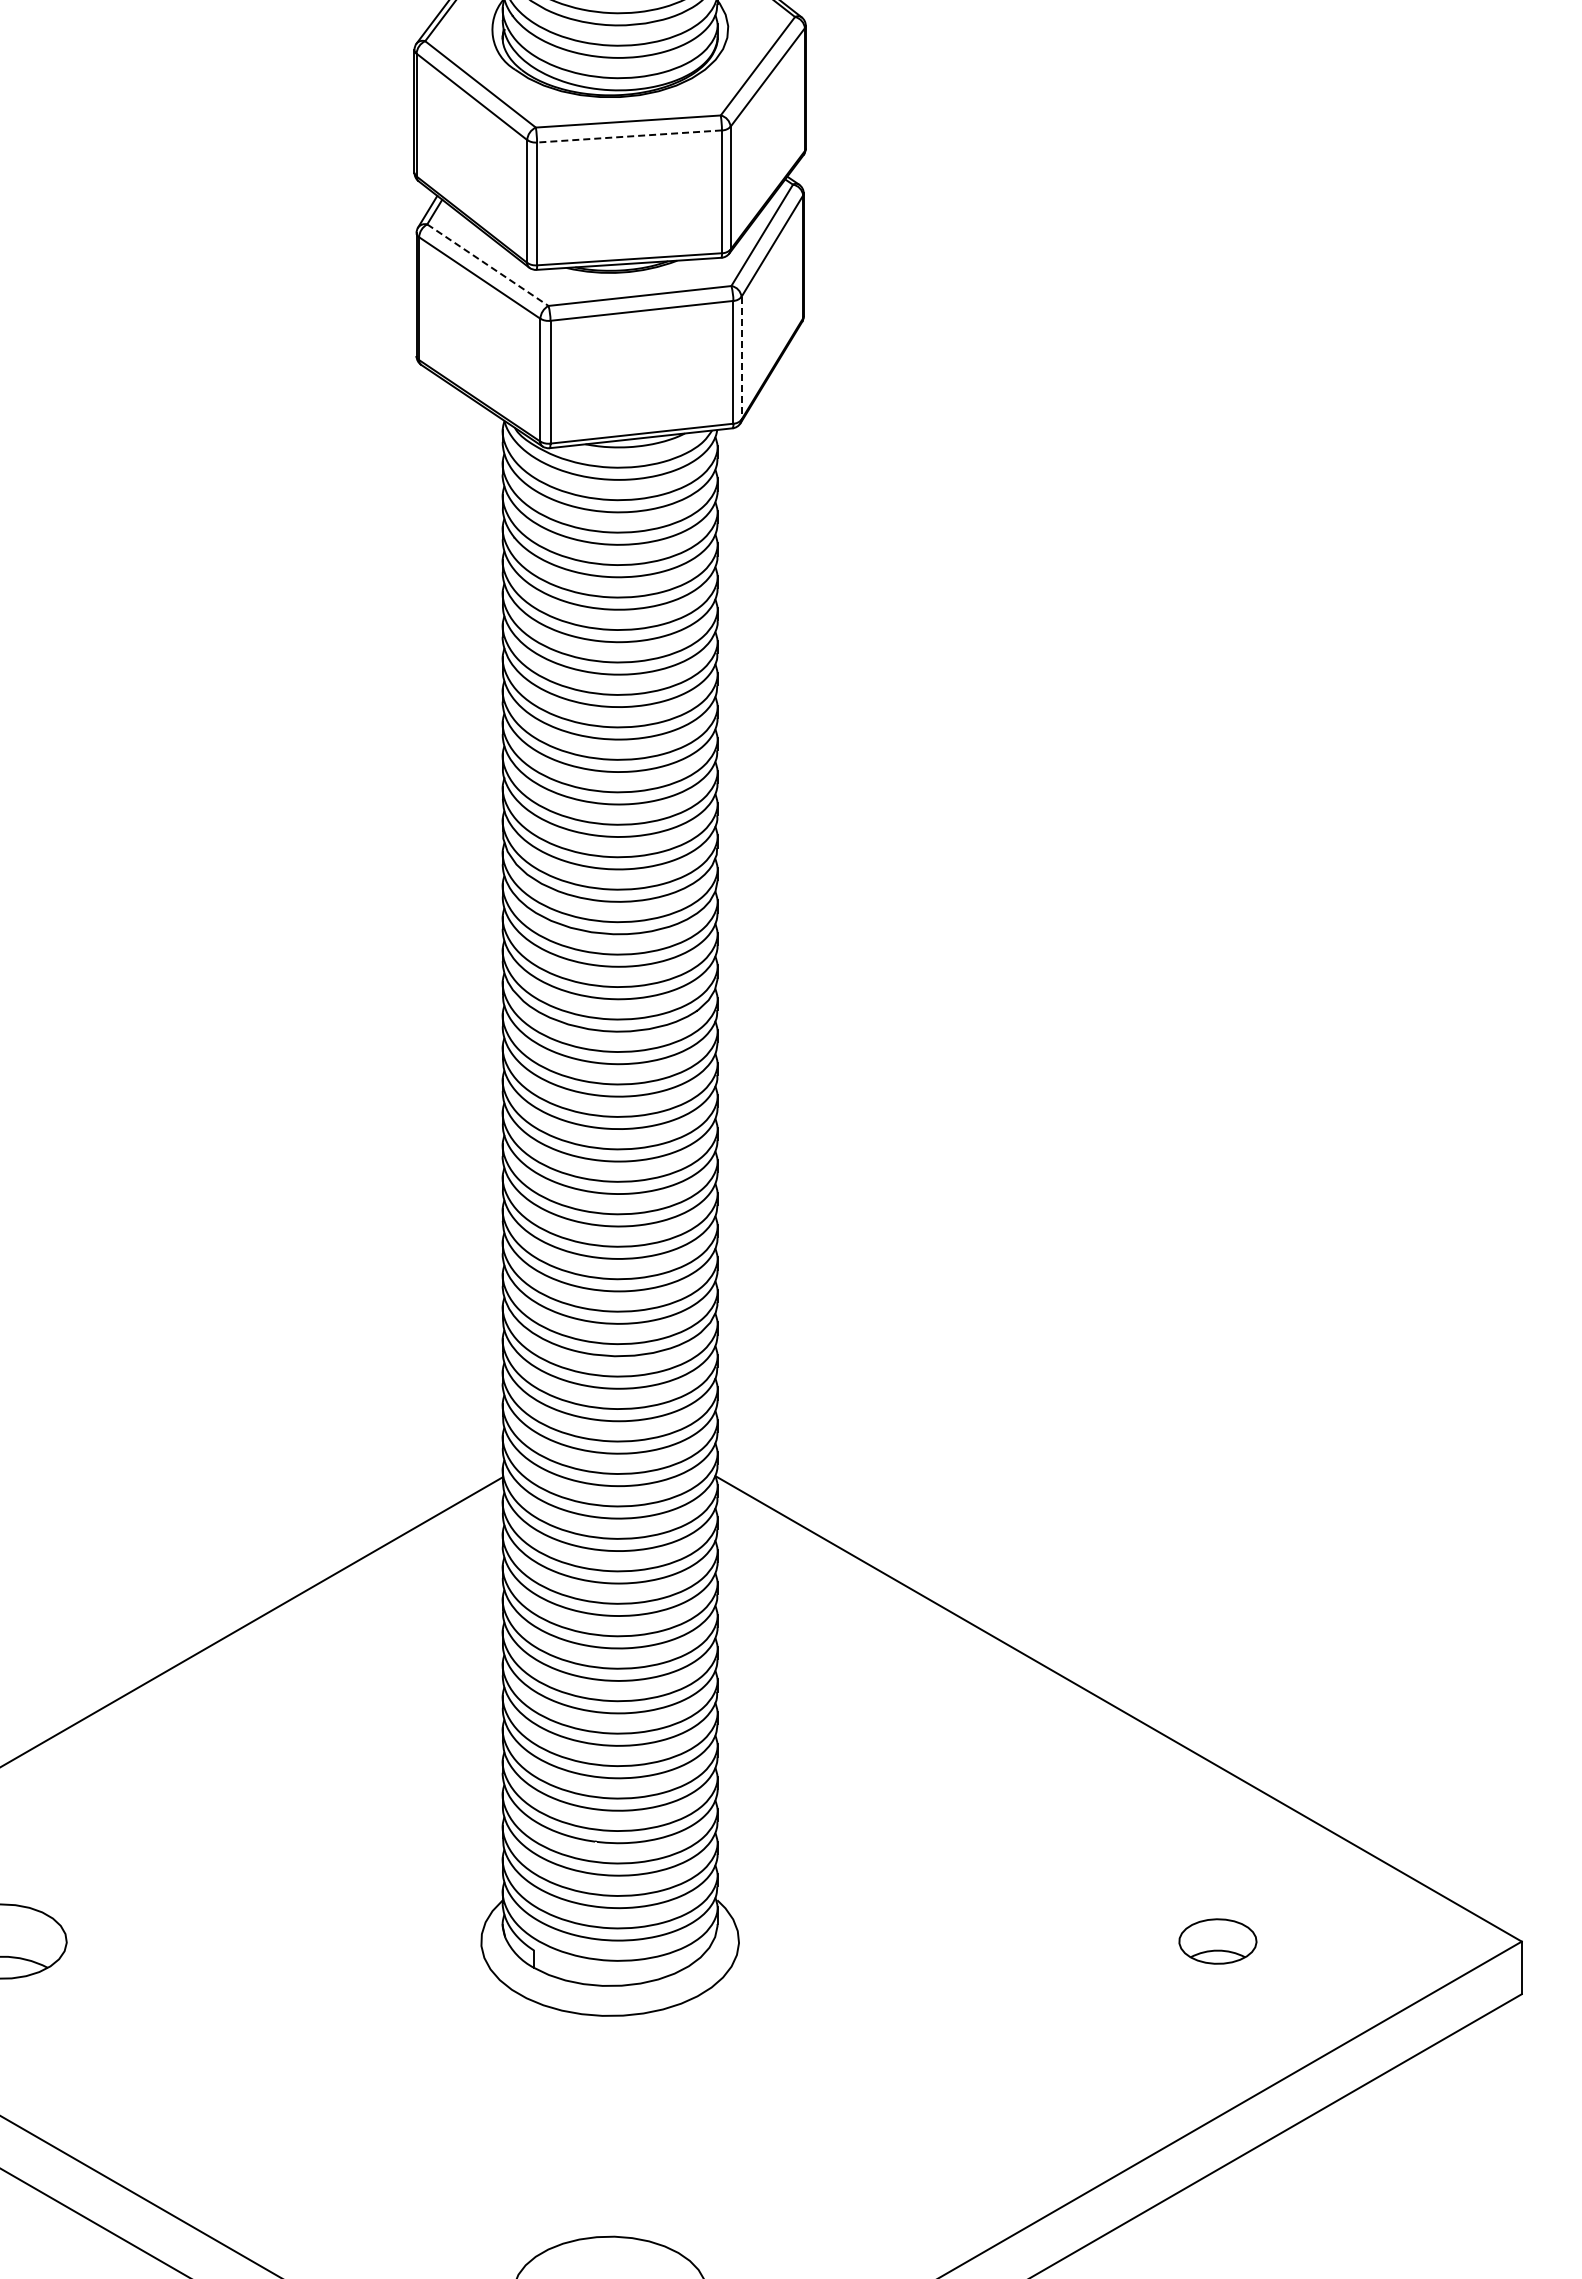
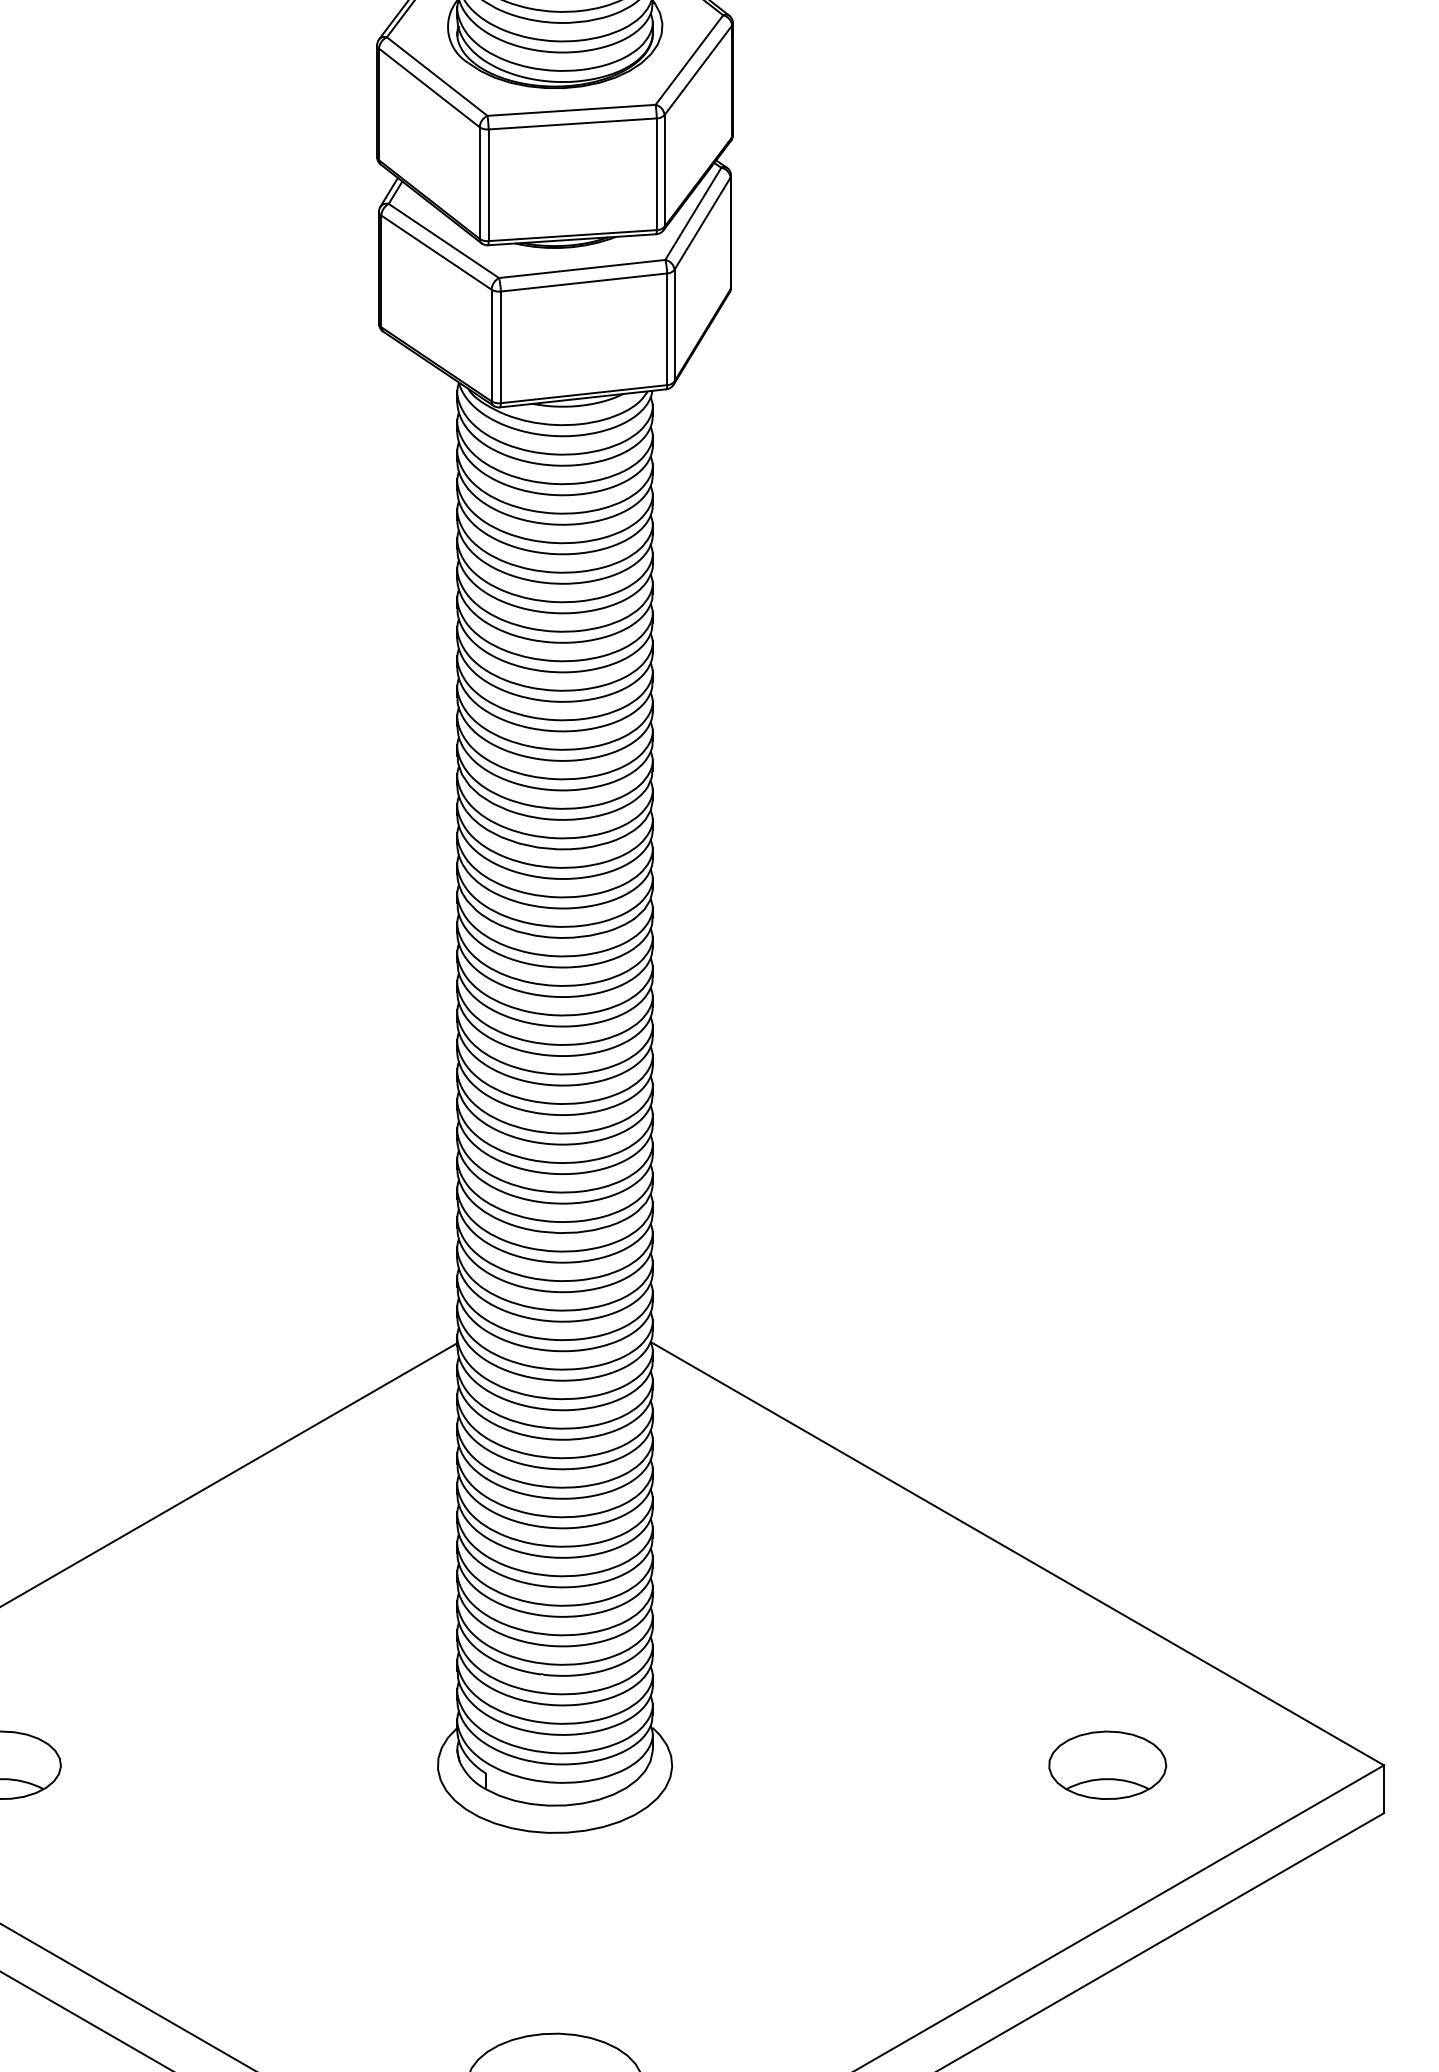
line: (629, 136) -> (572, 123), dashed -> solid
line: (488, 265) -> (444, 241), dashed -> solid
line: (741, 358) -> (674, 325), dashed -> solid
part: (1217, 1941) -> (1107, 1765), size x1.67

